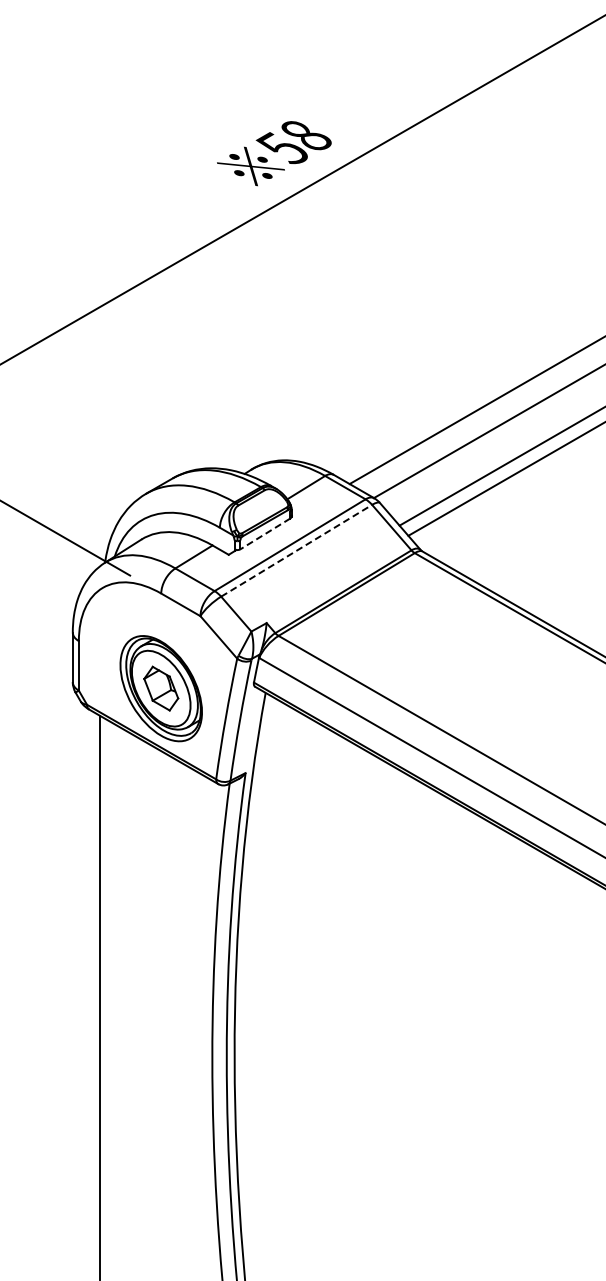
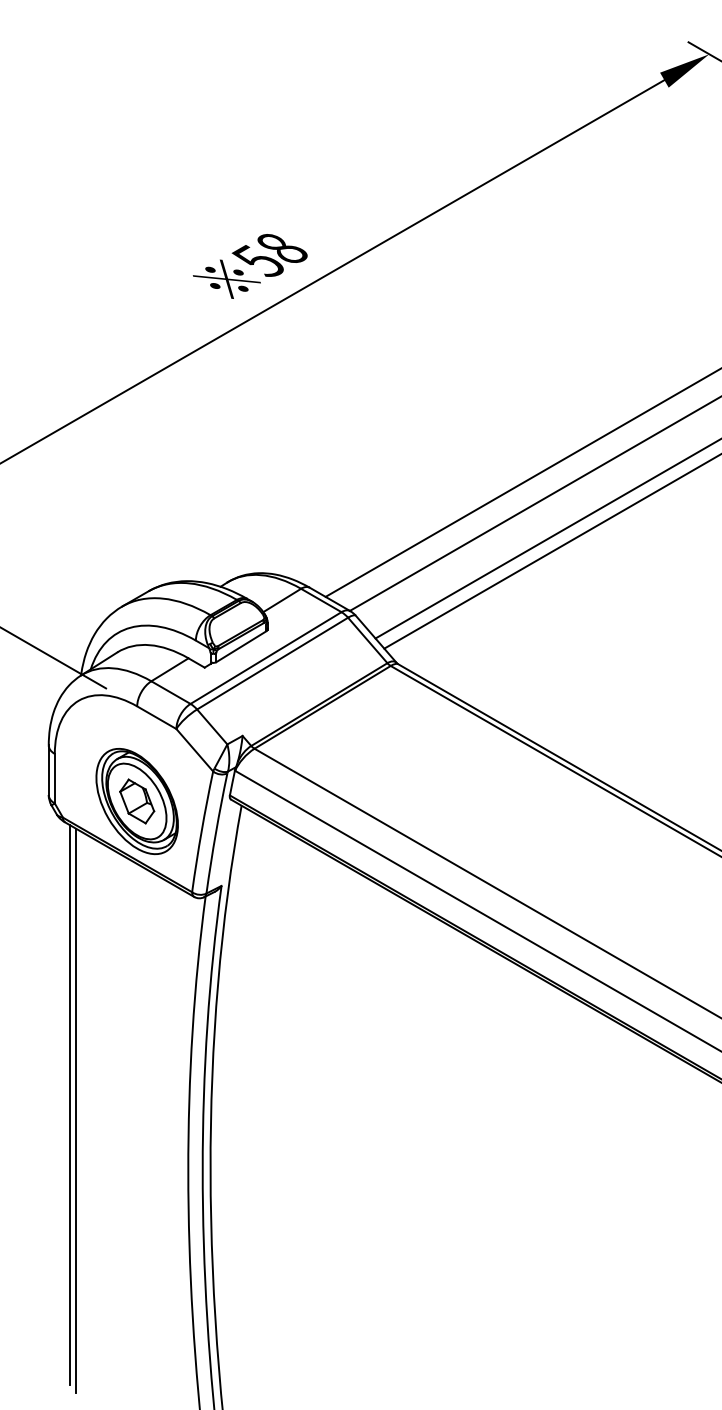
line: (264, 534) -> (240, 647), dashed -> solid
line: (297, 550) -> (273, 663), dashed -> solid
line: (94, 992) -> (70, 1105), added

